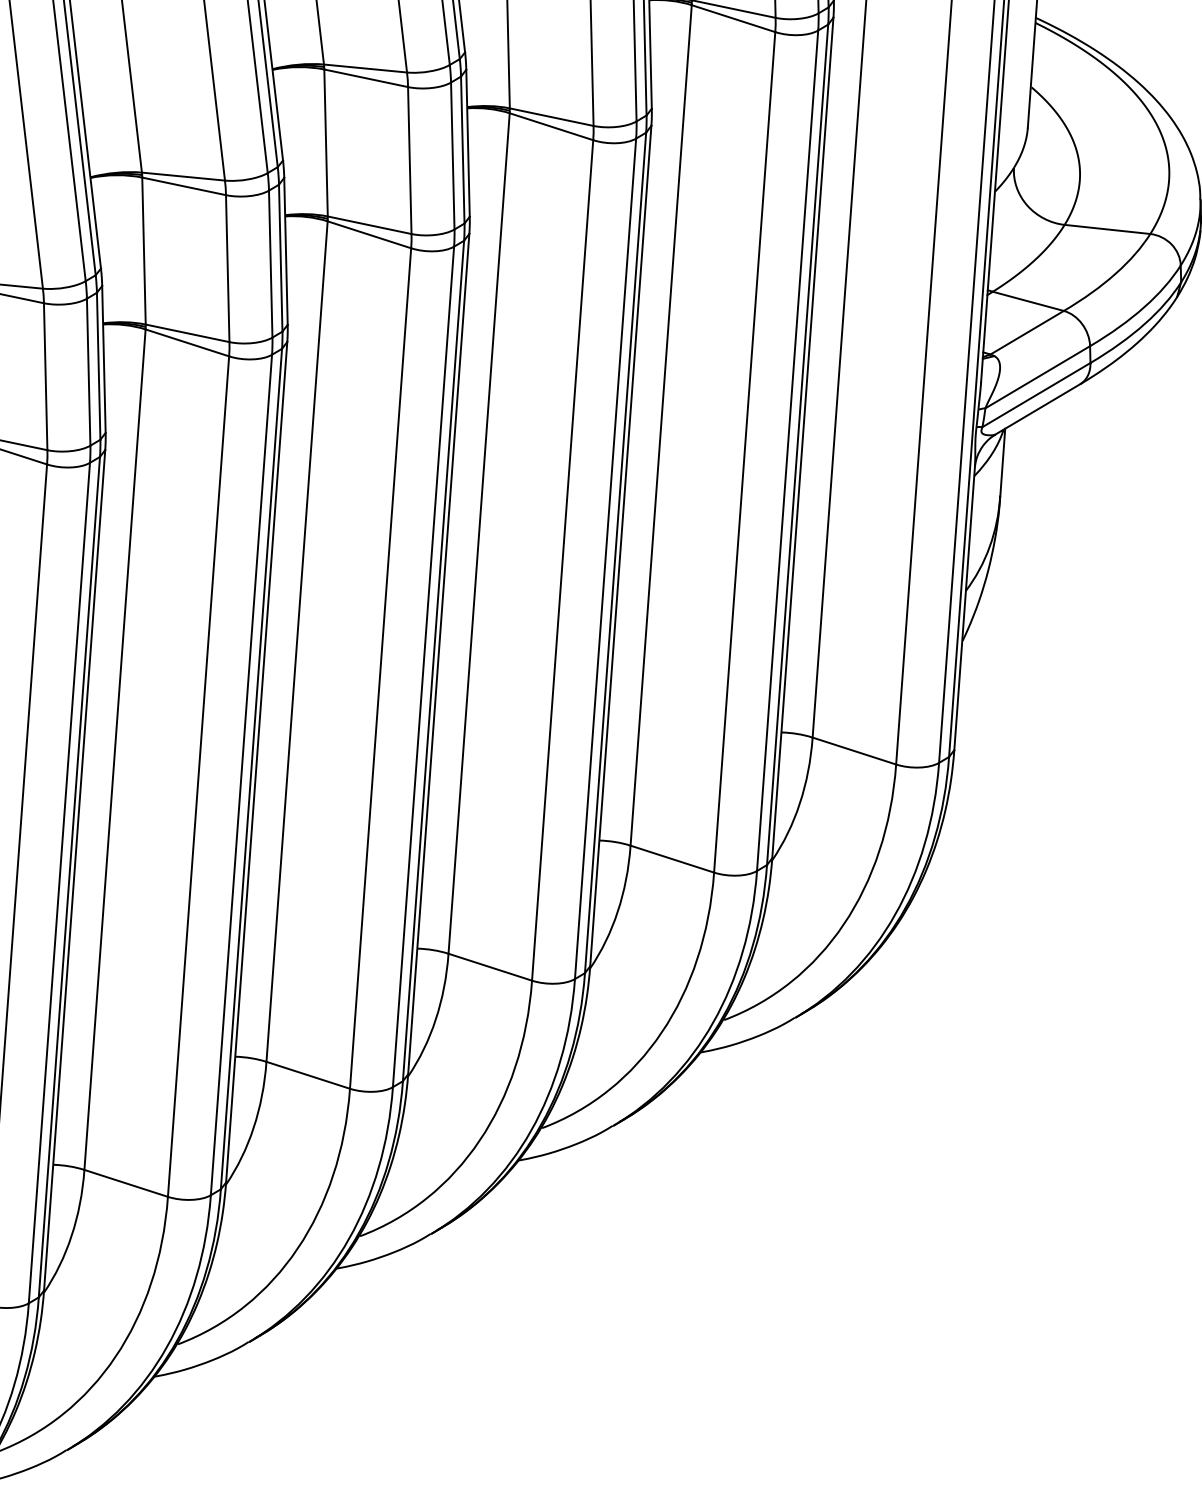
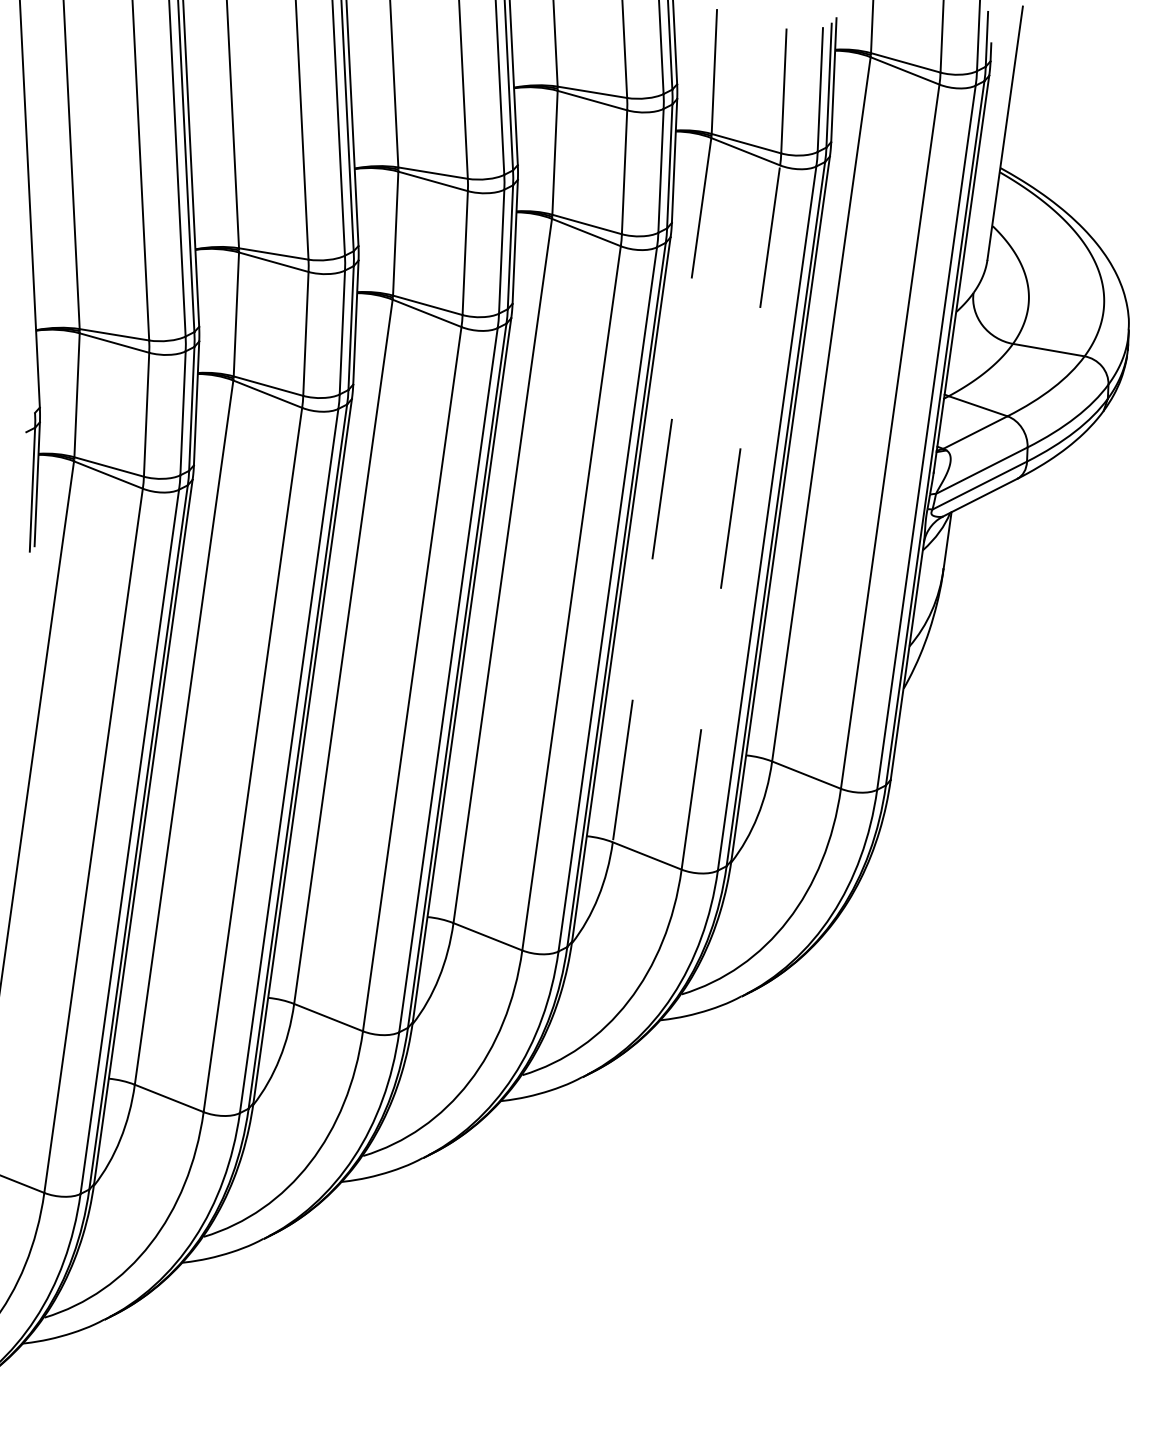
line: (661, 425) -> (662, 490), solid -> dashed
line: (744, 452) -> (730, 517), solid -> dashed

